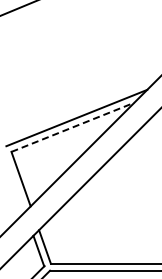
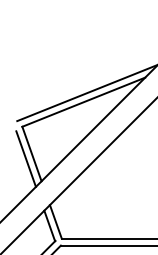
line: (73, 127) -> (84, 102), dashed -> solid
line: (15, 184) -> (26, 159), added

